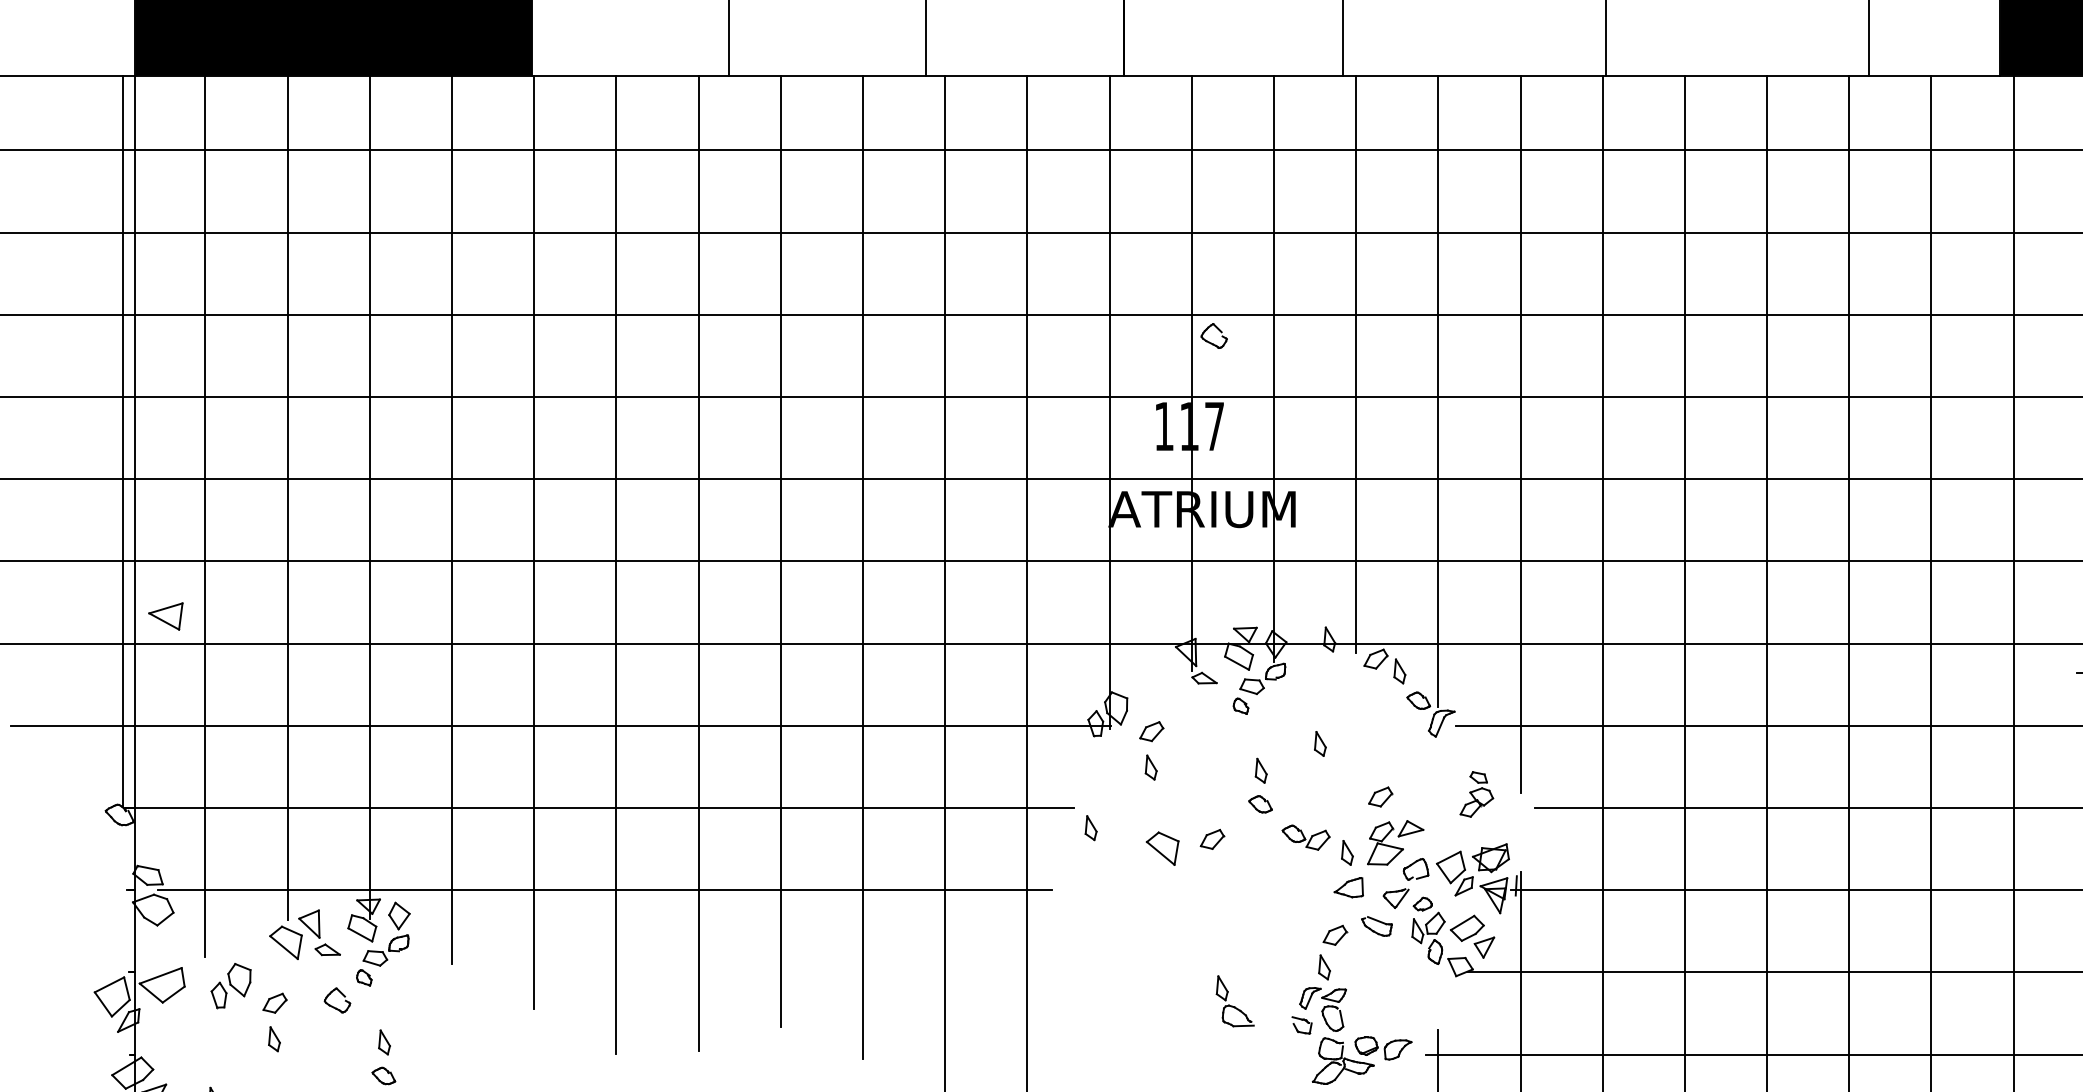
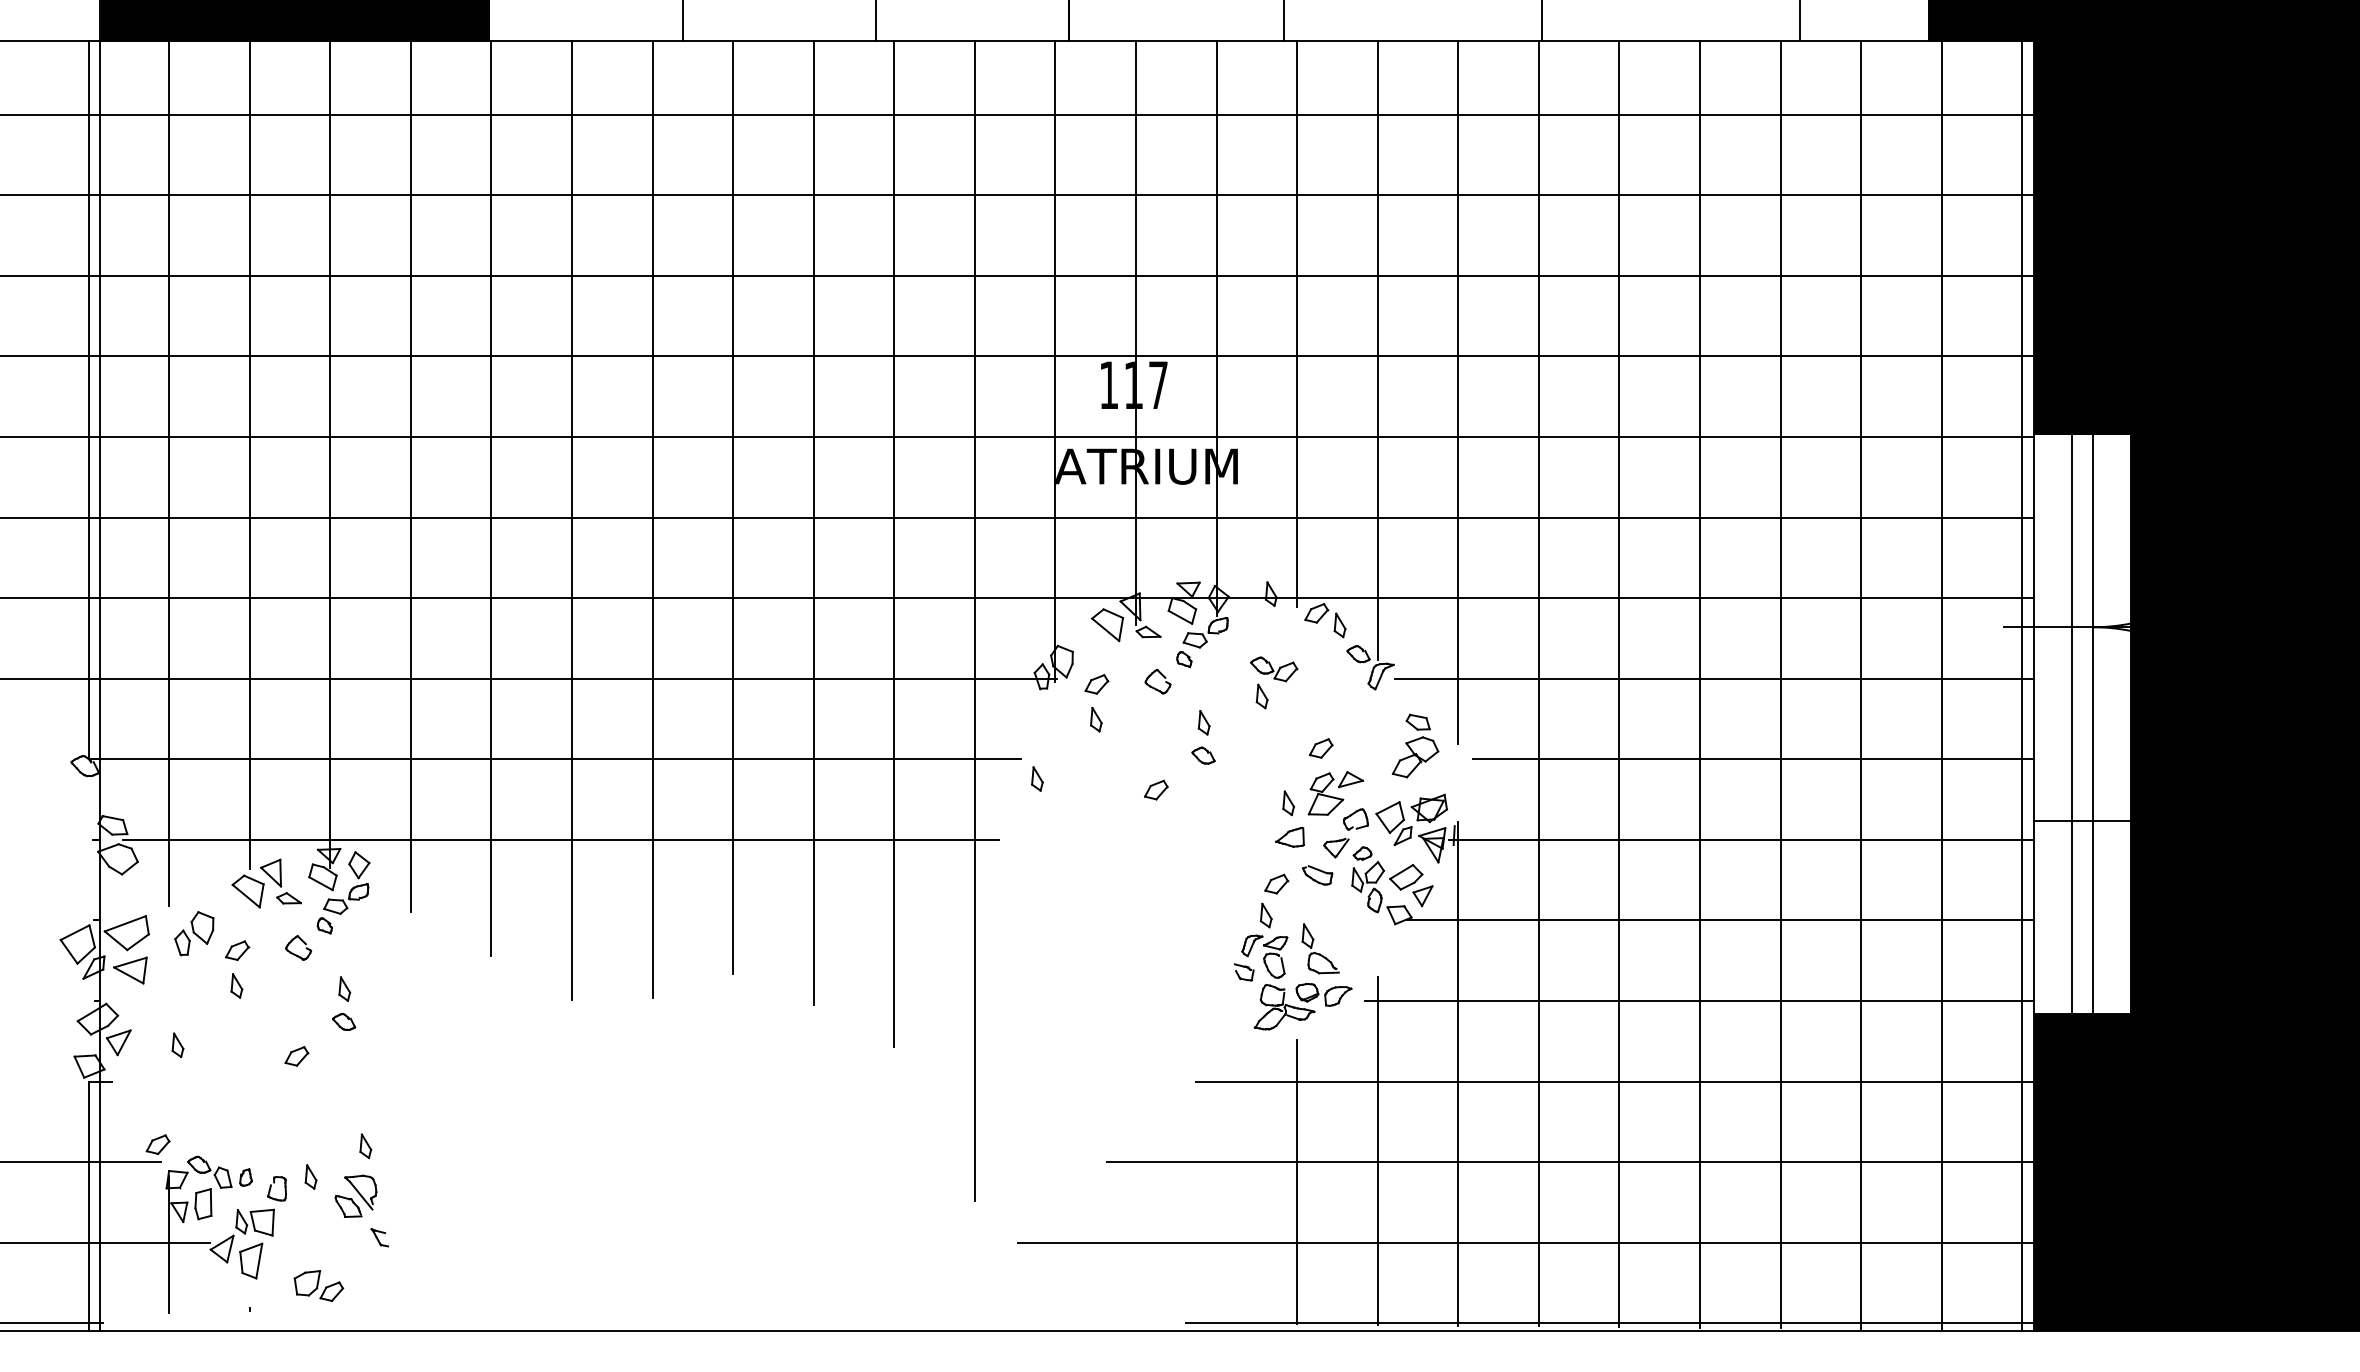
part: (1210, 342) -> (1154, 687), moved
part: (165, 616) -> (130, 970), moved
part: (1476, 793) -> (1415, 745), size x1.43
part: (1306, 837) -> (1274, 669), moved
part: (1162, 849) -> (1107, 625), moved
part: (1235, 1001) -> (1320, 948), moved

